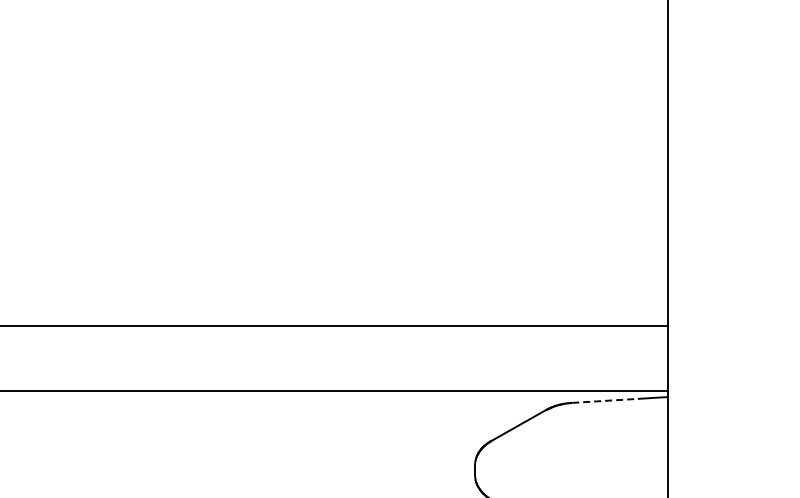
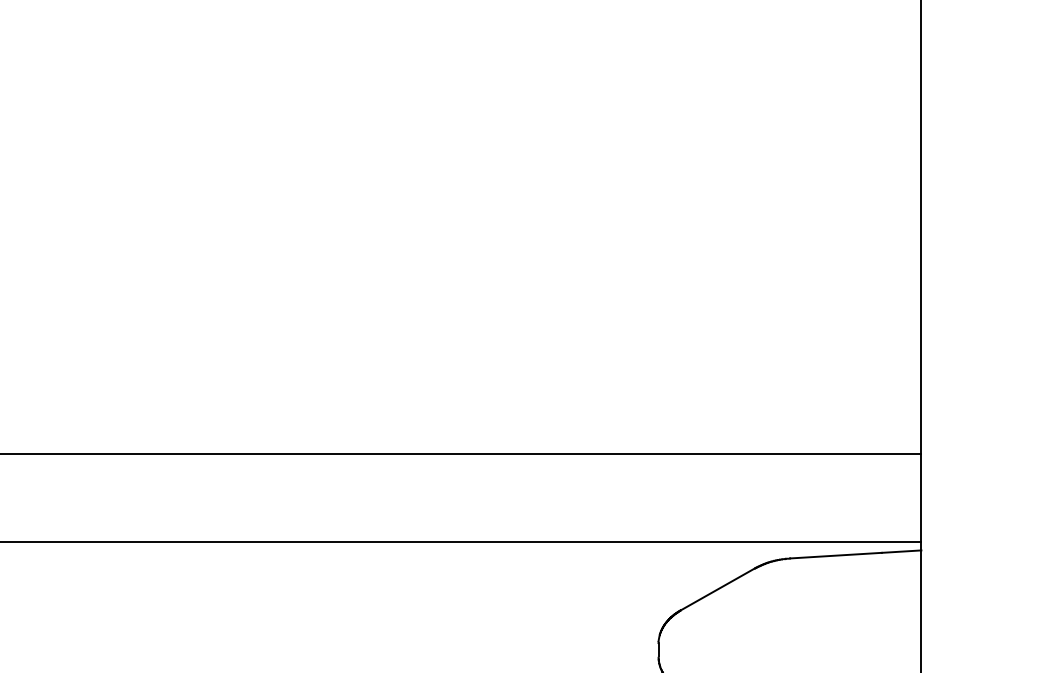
line: (606, 400) -> (837, 555), dashed -> solid

